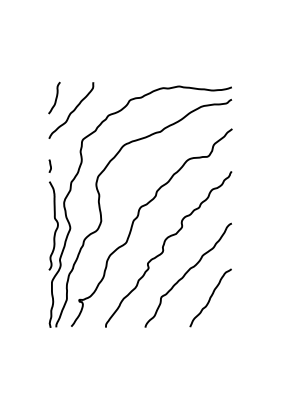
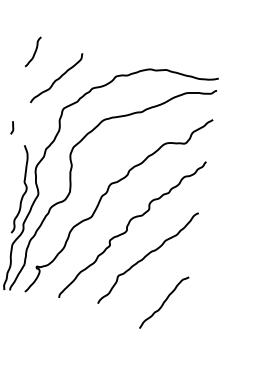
curve: (55, 97) -> (34, 51), moved
curve: (49, 165) -> (12, 127), moved
curve: (210, 297) -> (164, 302), moved

